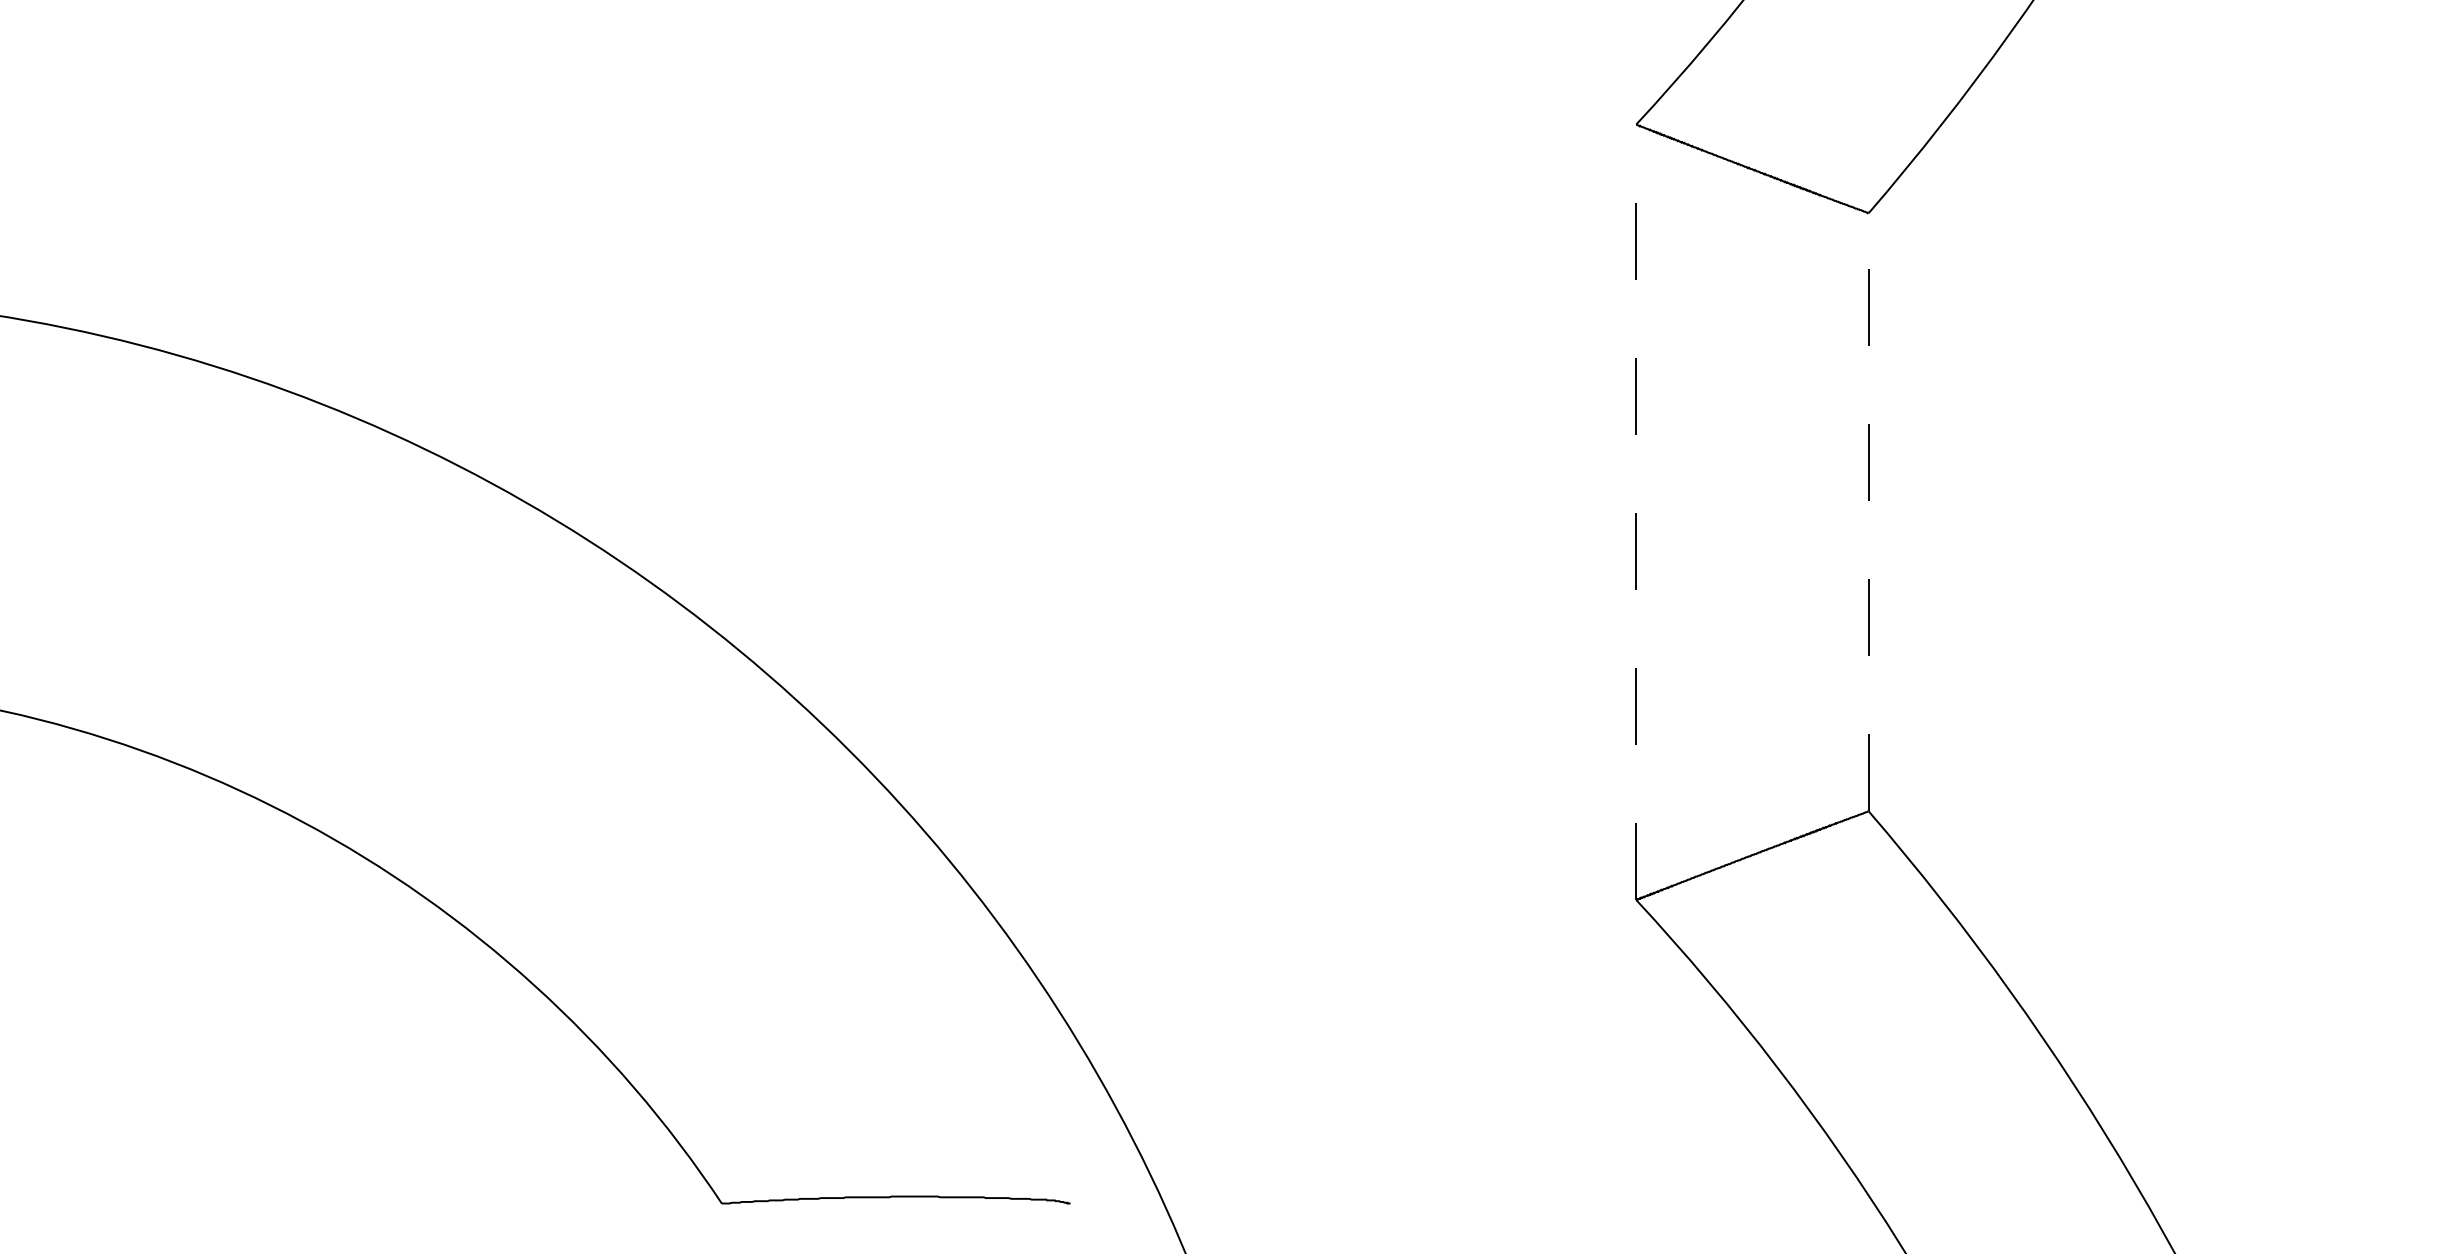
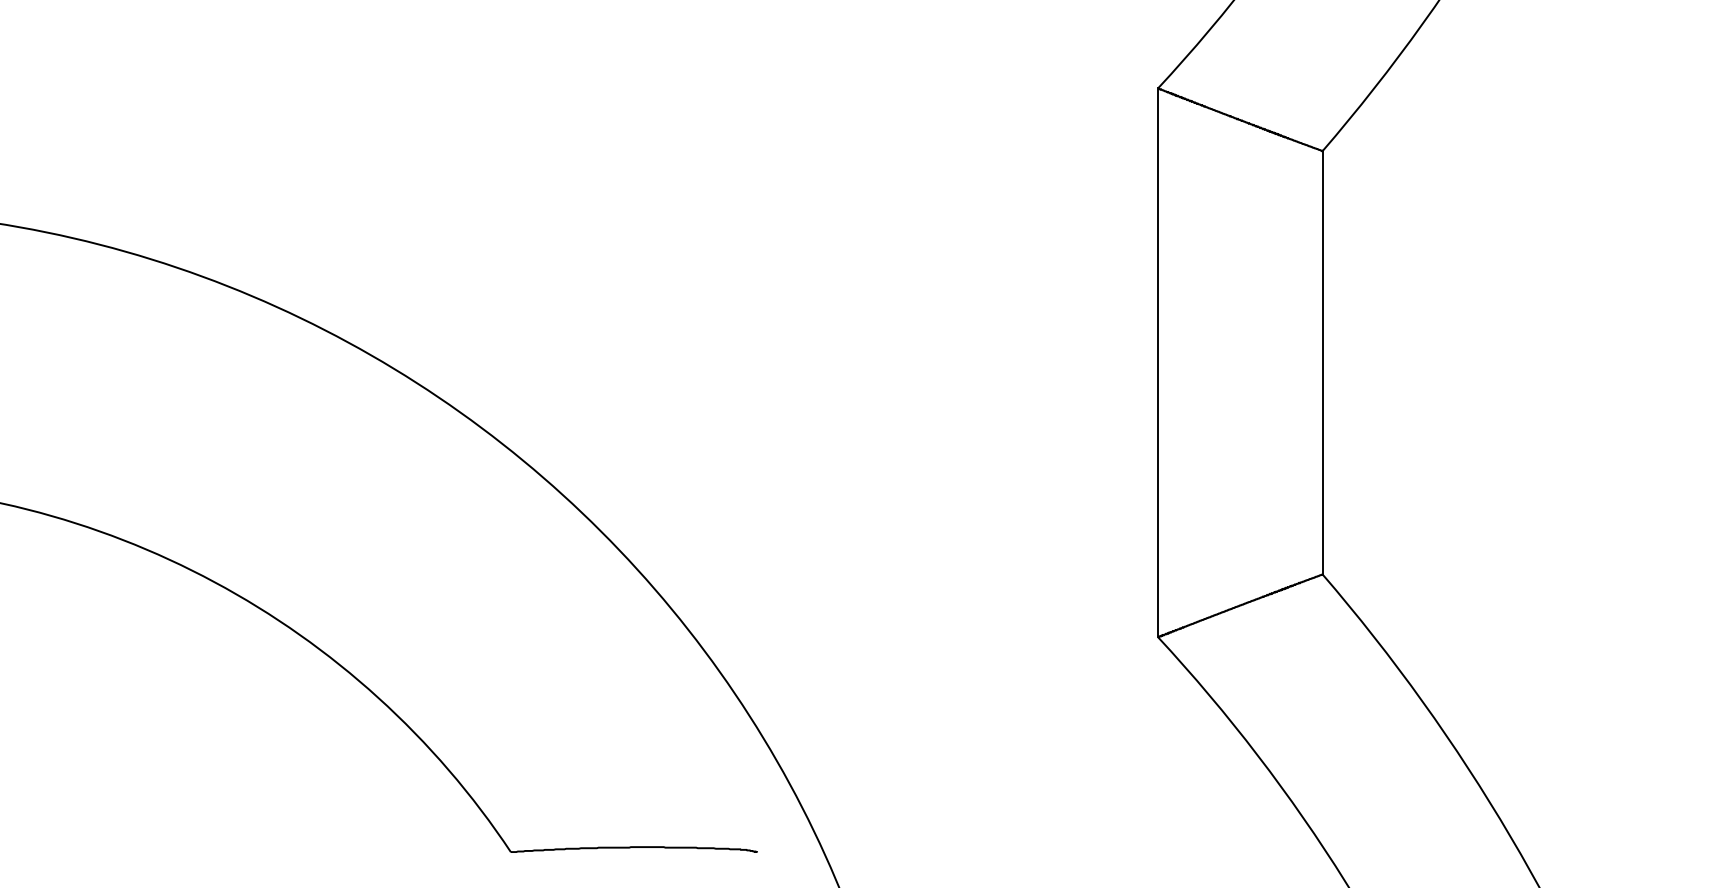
line: (1868, 511) -> (1322, 362), dashed -> solid
line: (1636, 512) -> (1158, 362), dashed -> solid

